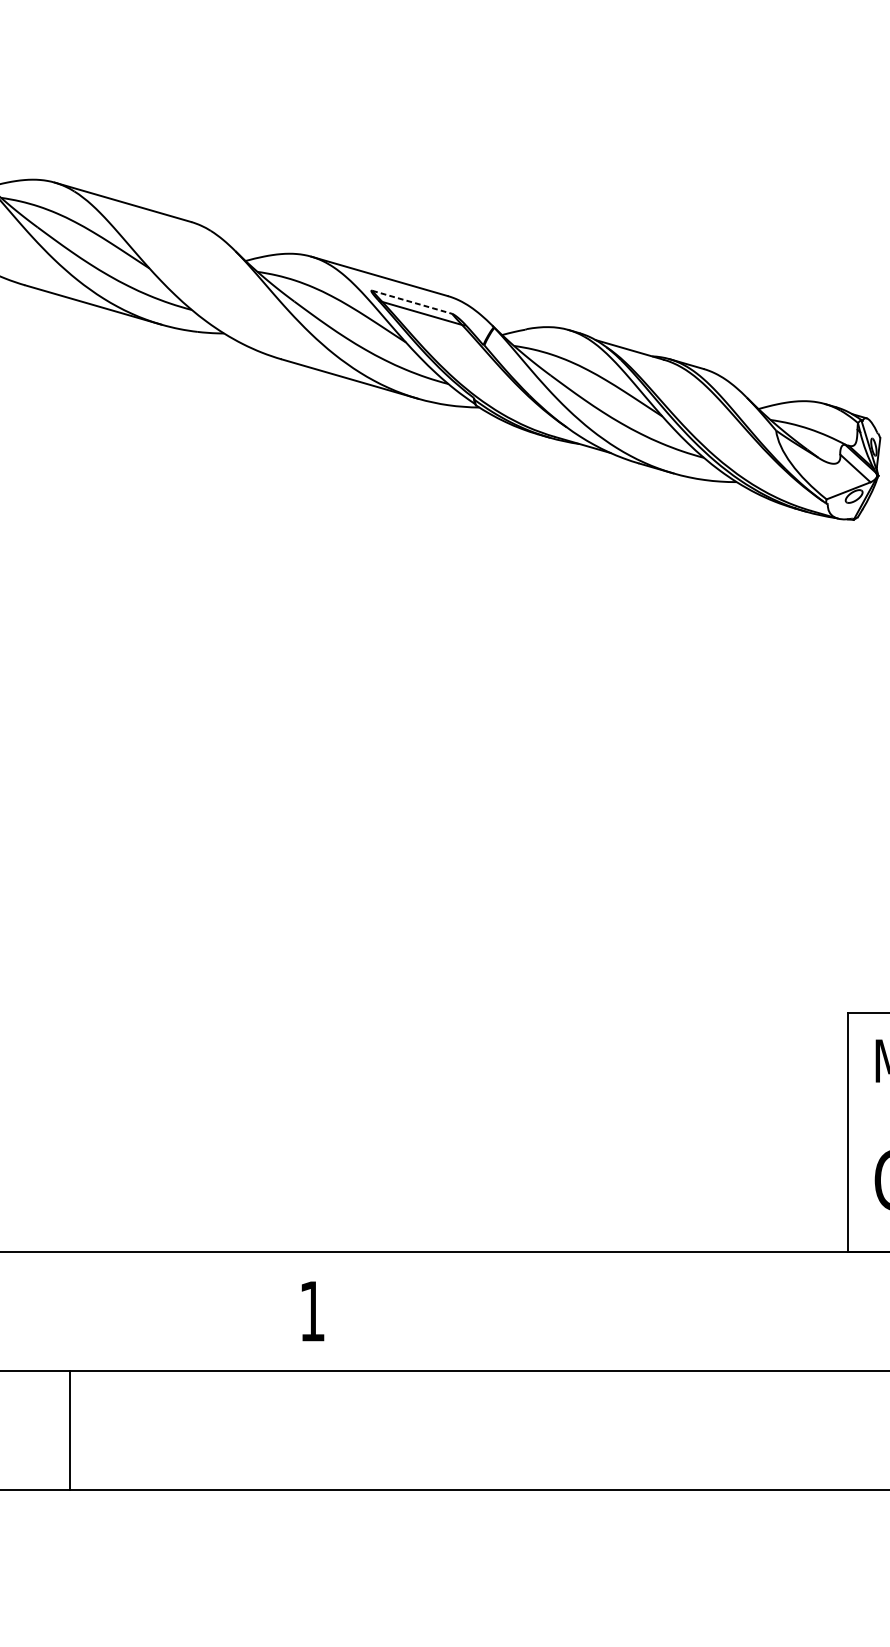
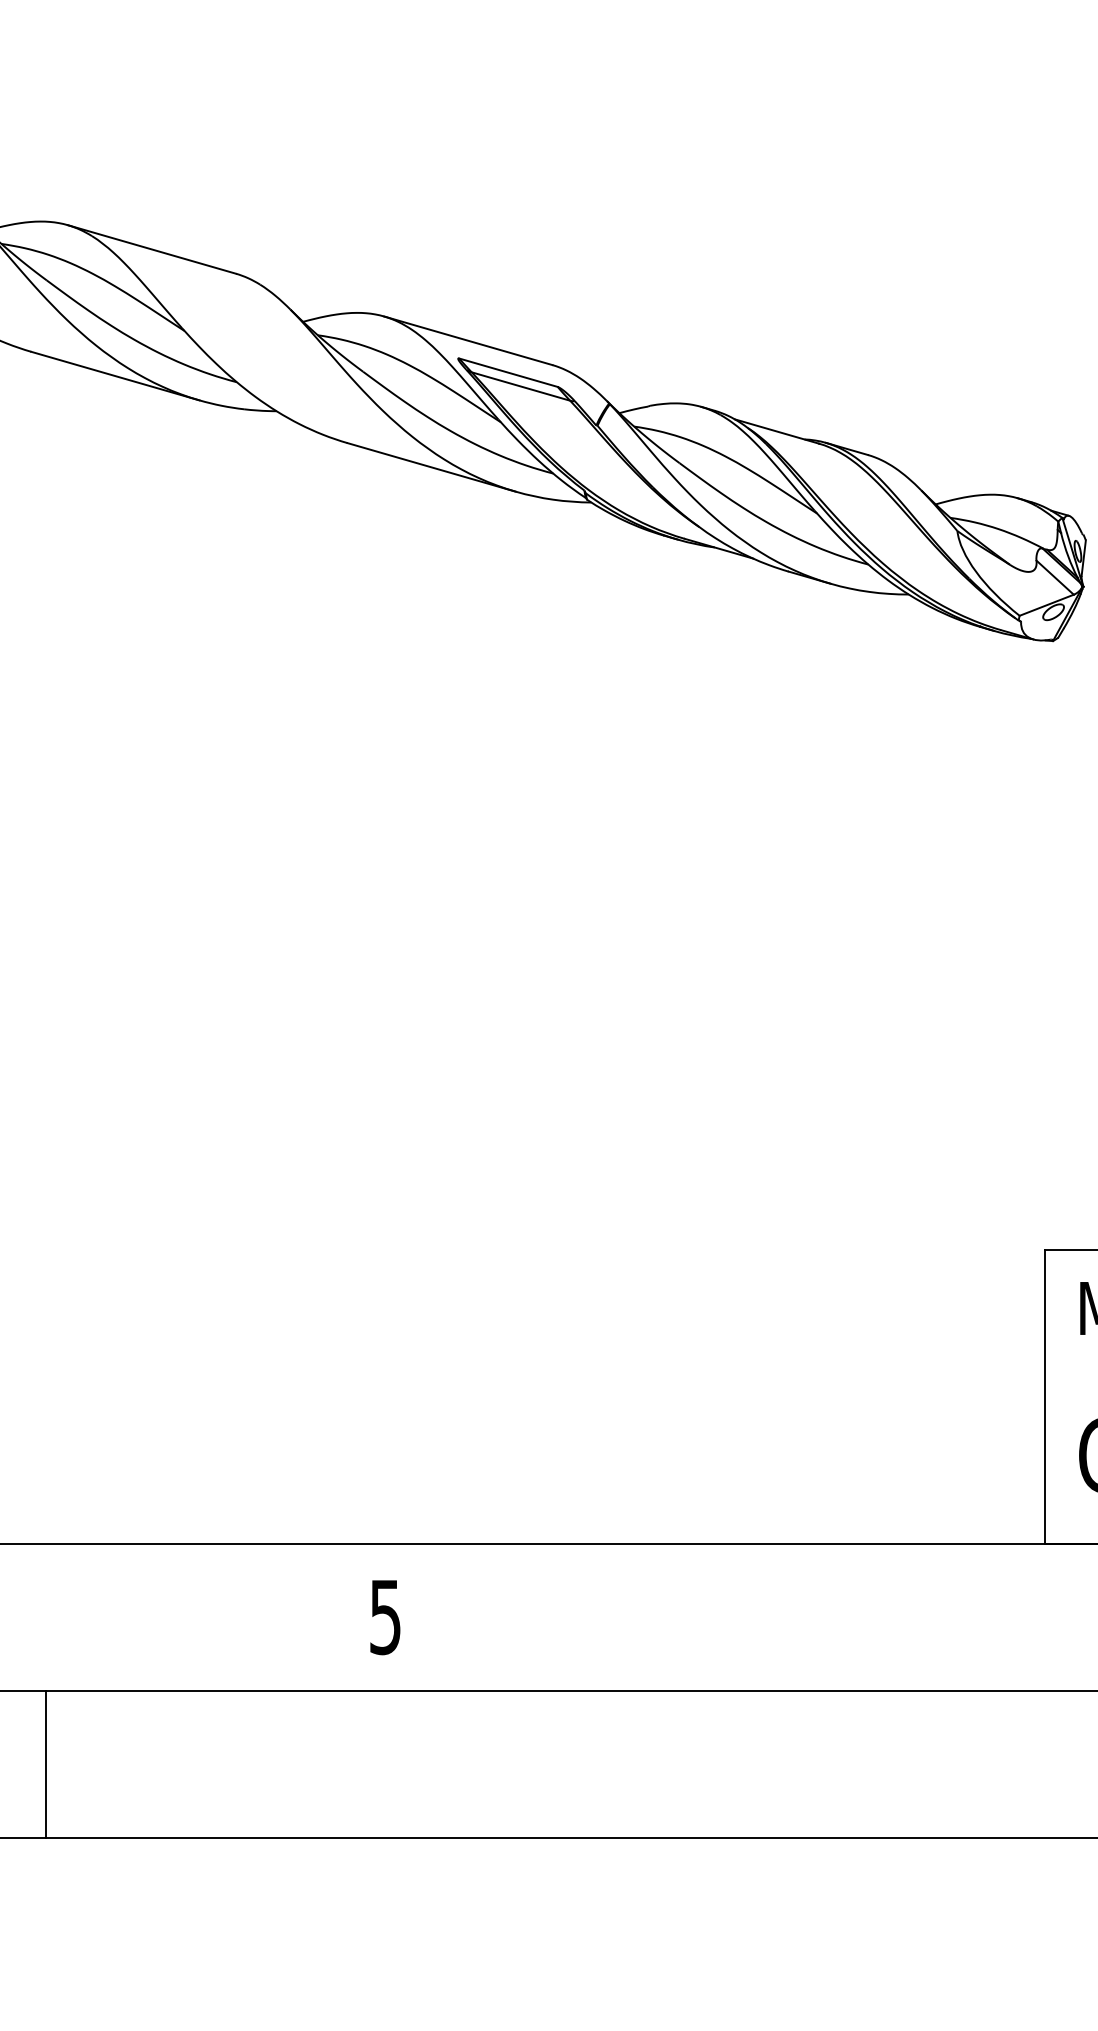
line: (412, 302) -> (508, 372), dashed -> solid
text: (312, 1311) -> (385, 1617), 1 -> 5
line: (69, 1430) -> (45, 1763), moved

